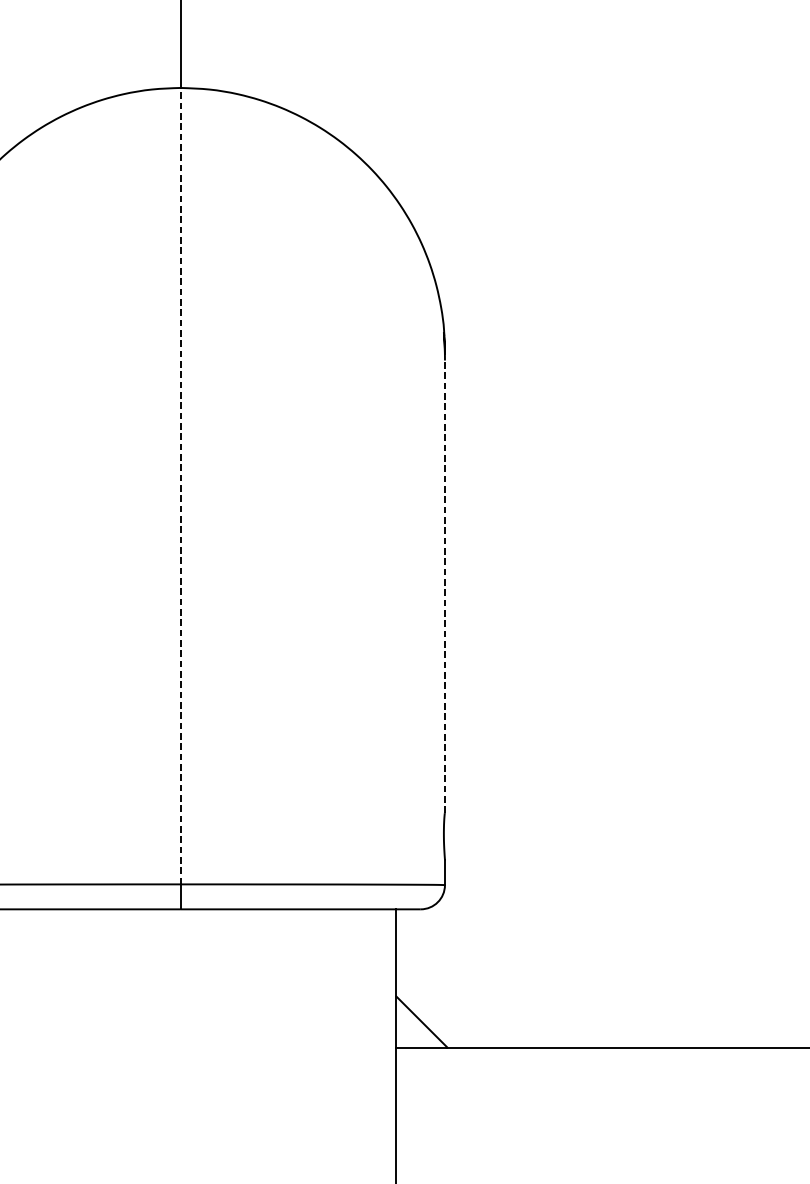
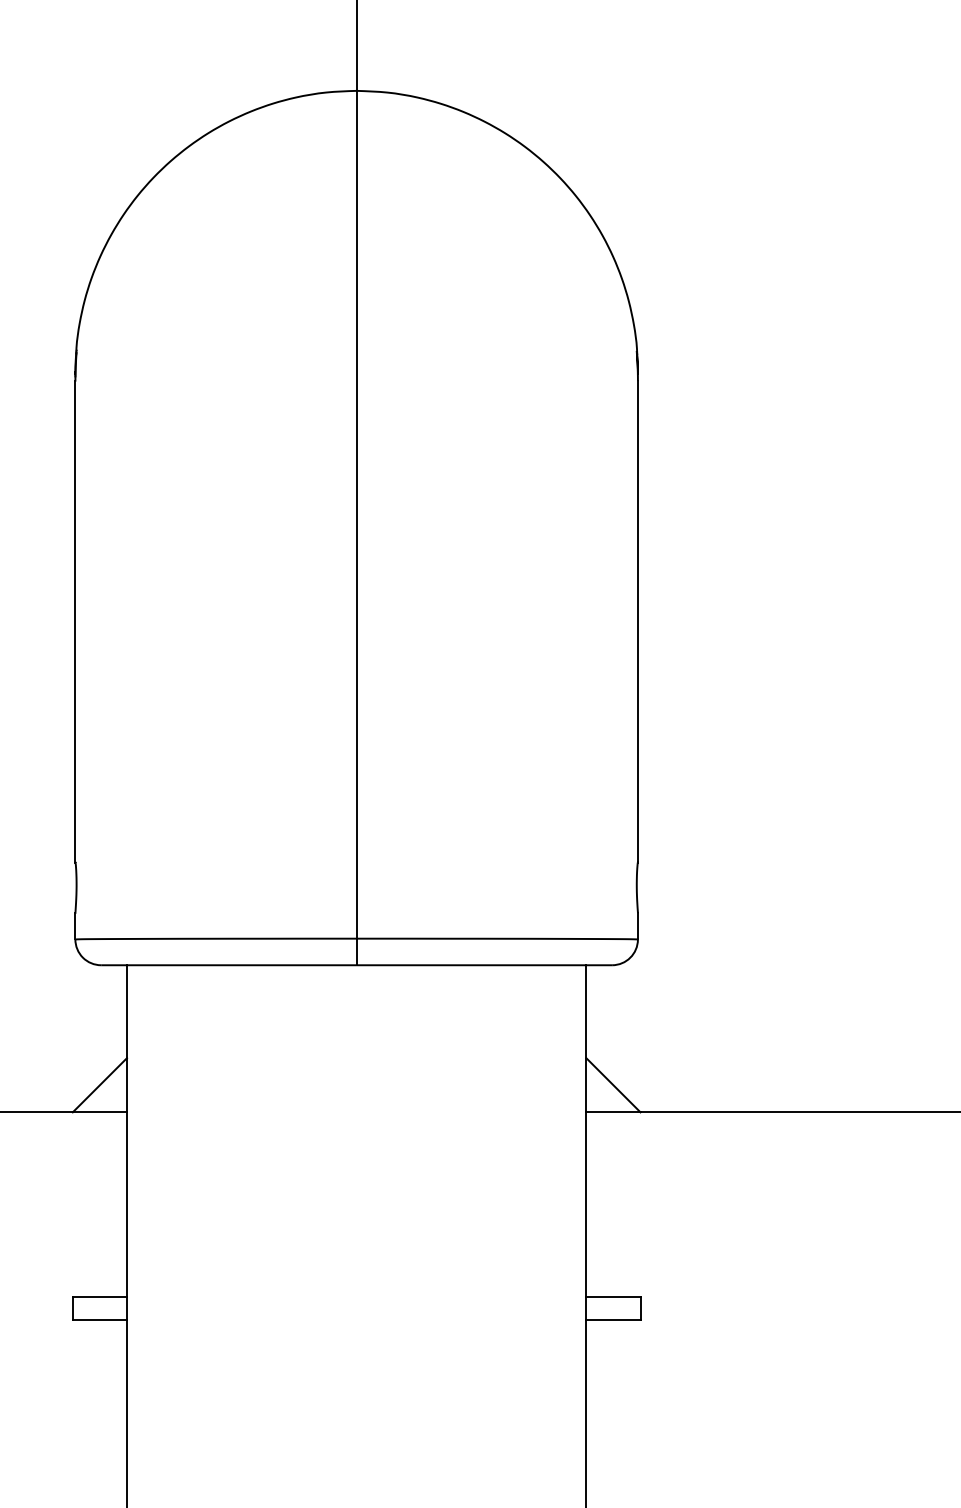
line: (180, 485) -> (356, 514), dashed -> solid
line: (444, 586) -> (637, 621), dashed -> solid

